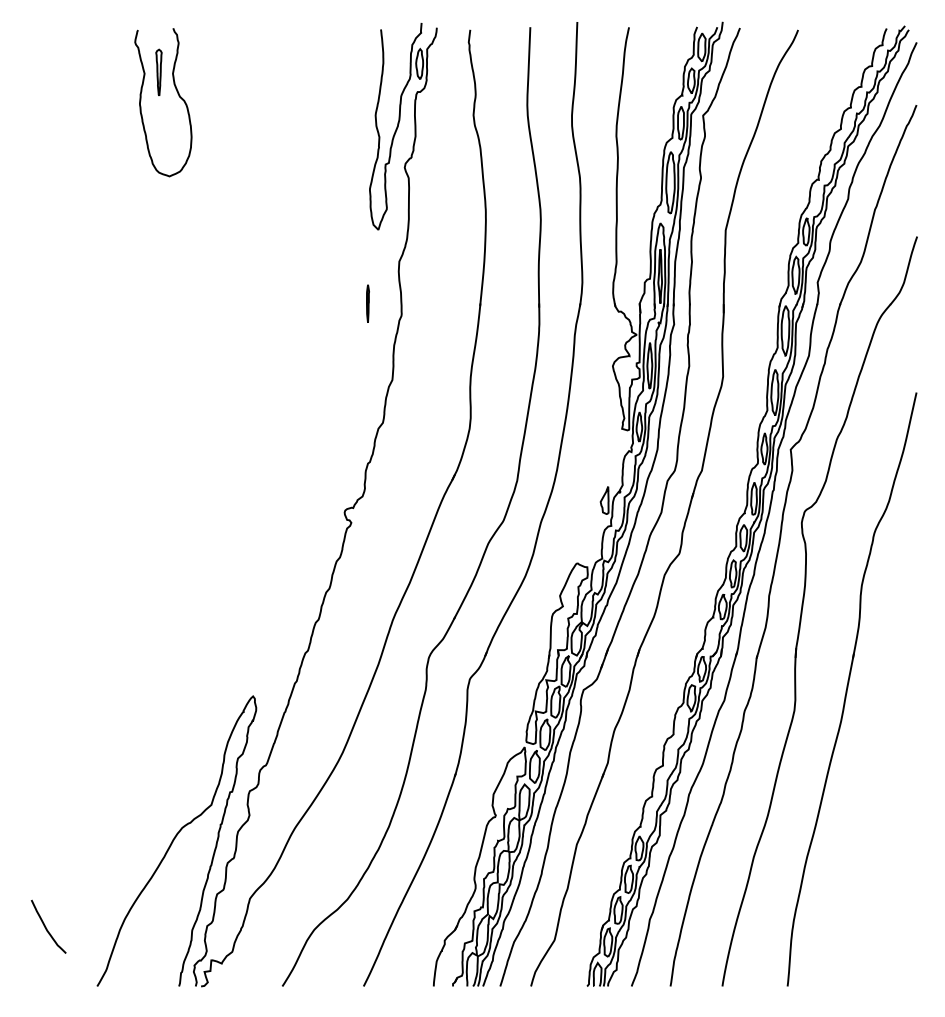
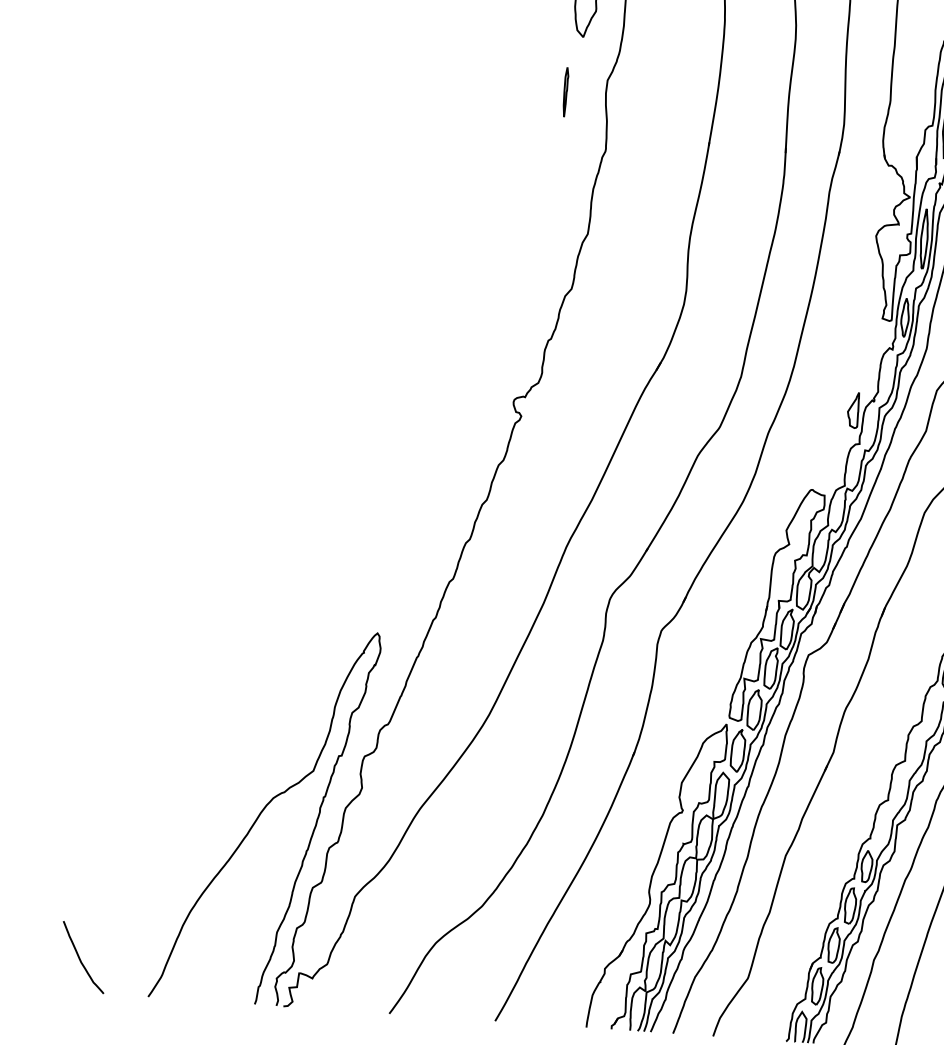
line: (367, 303) -> (565, 91), moved
curve: (46, 926) -> (80, 956), moved

